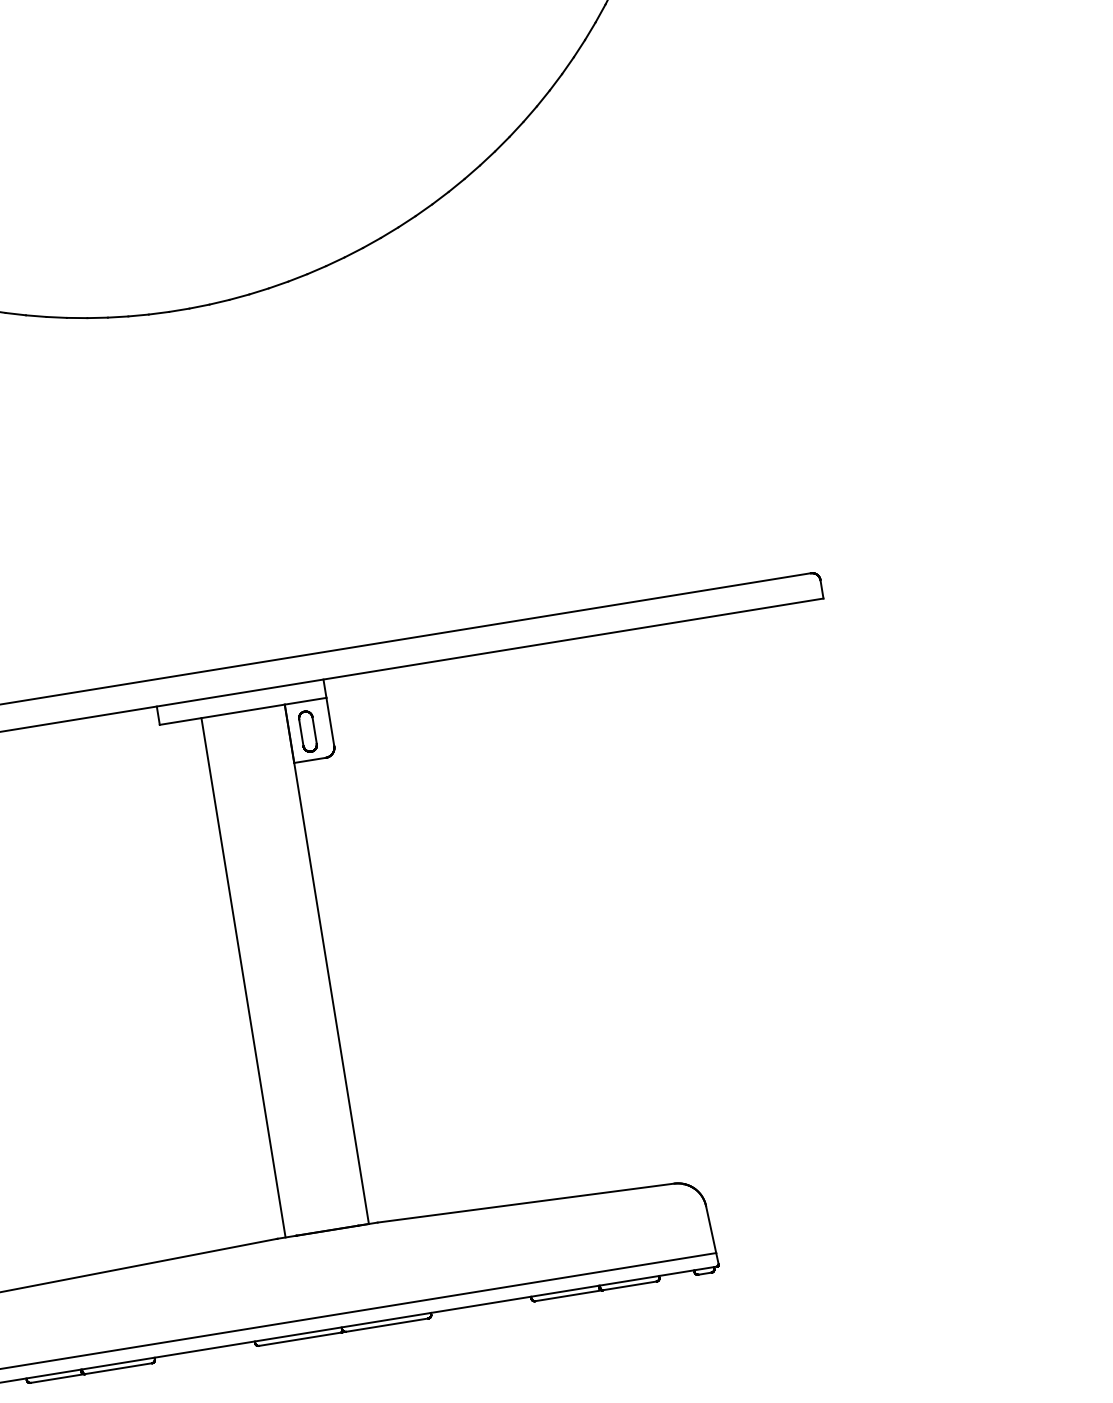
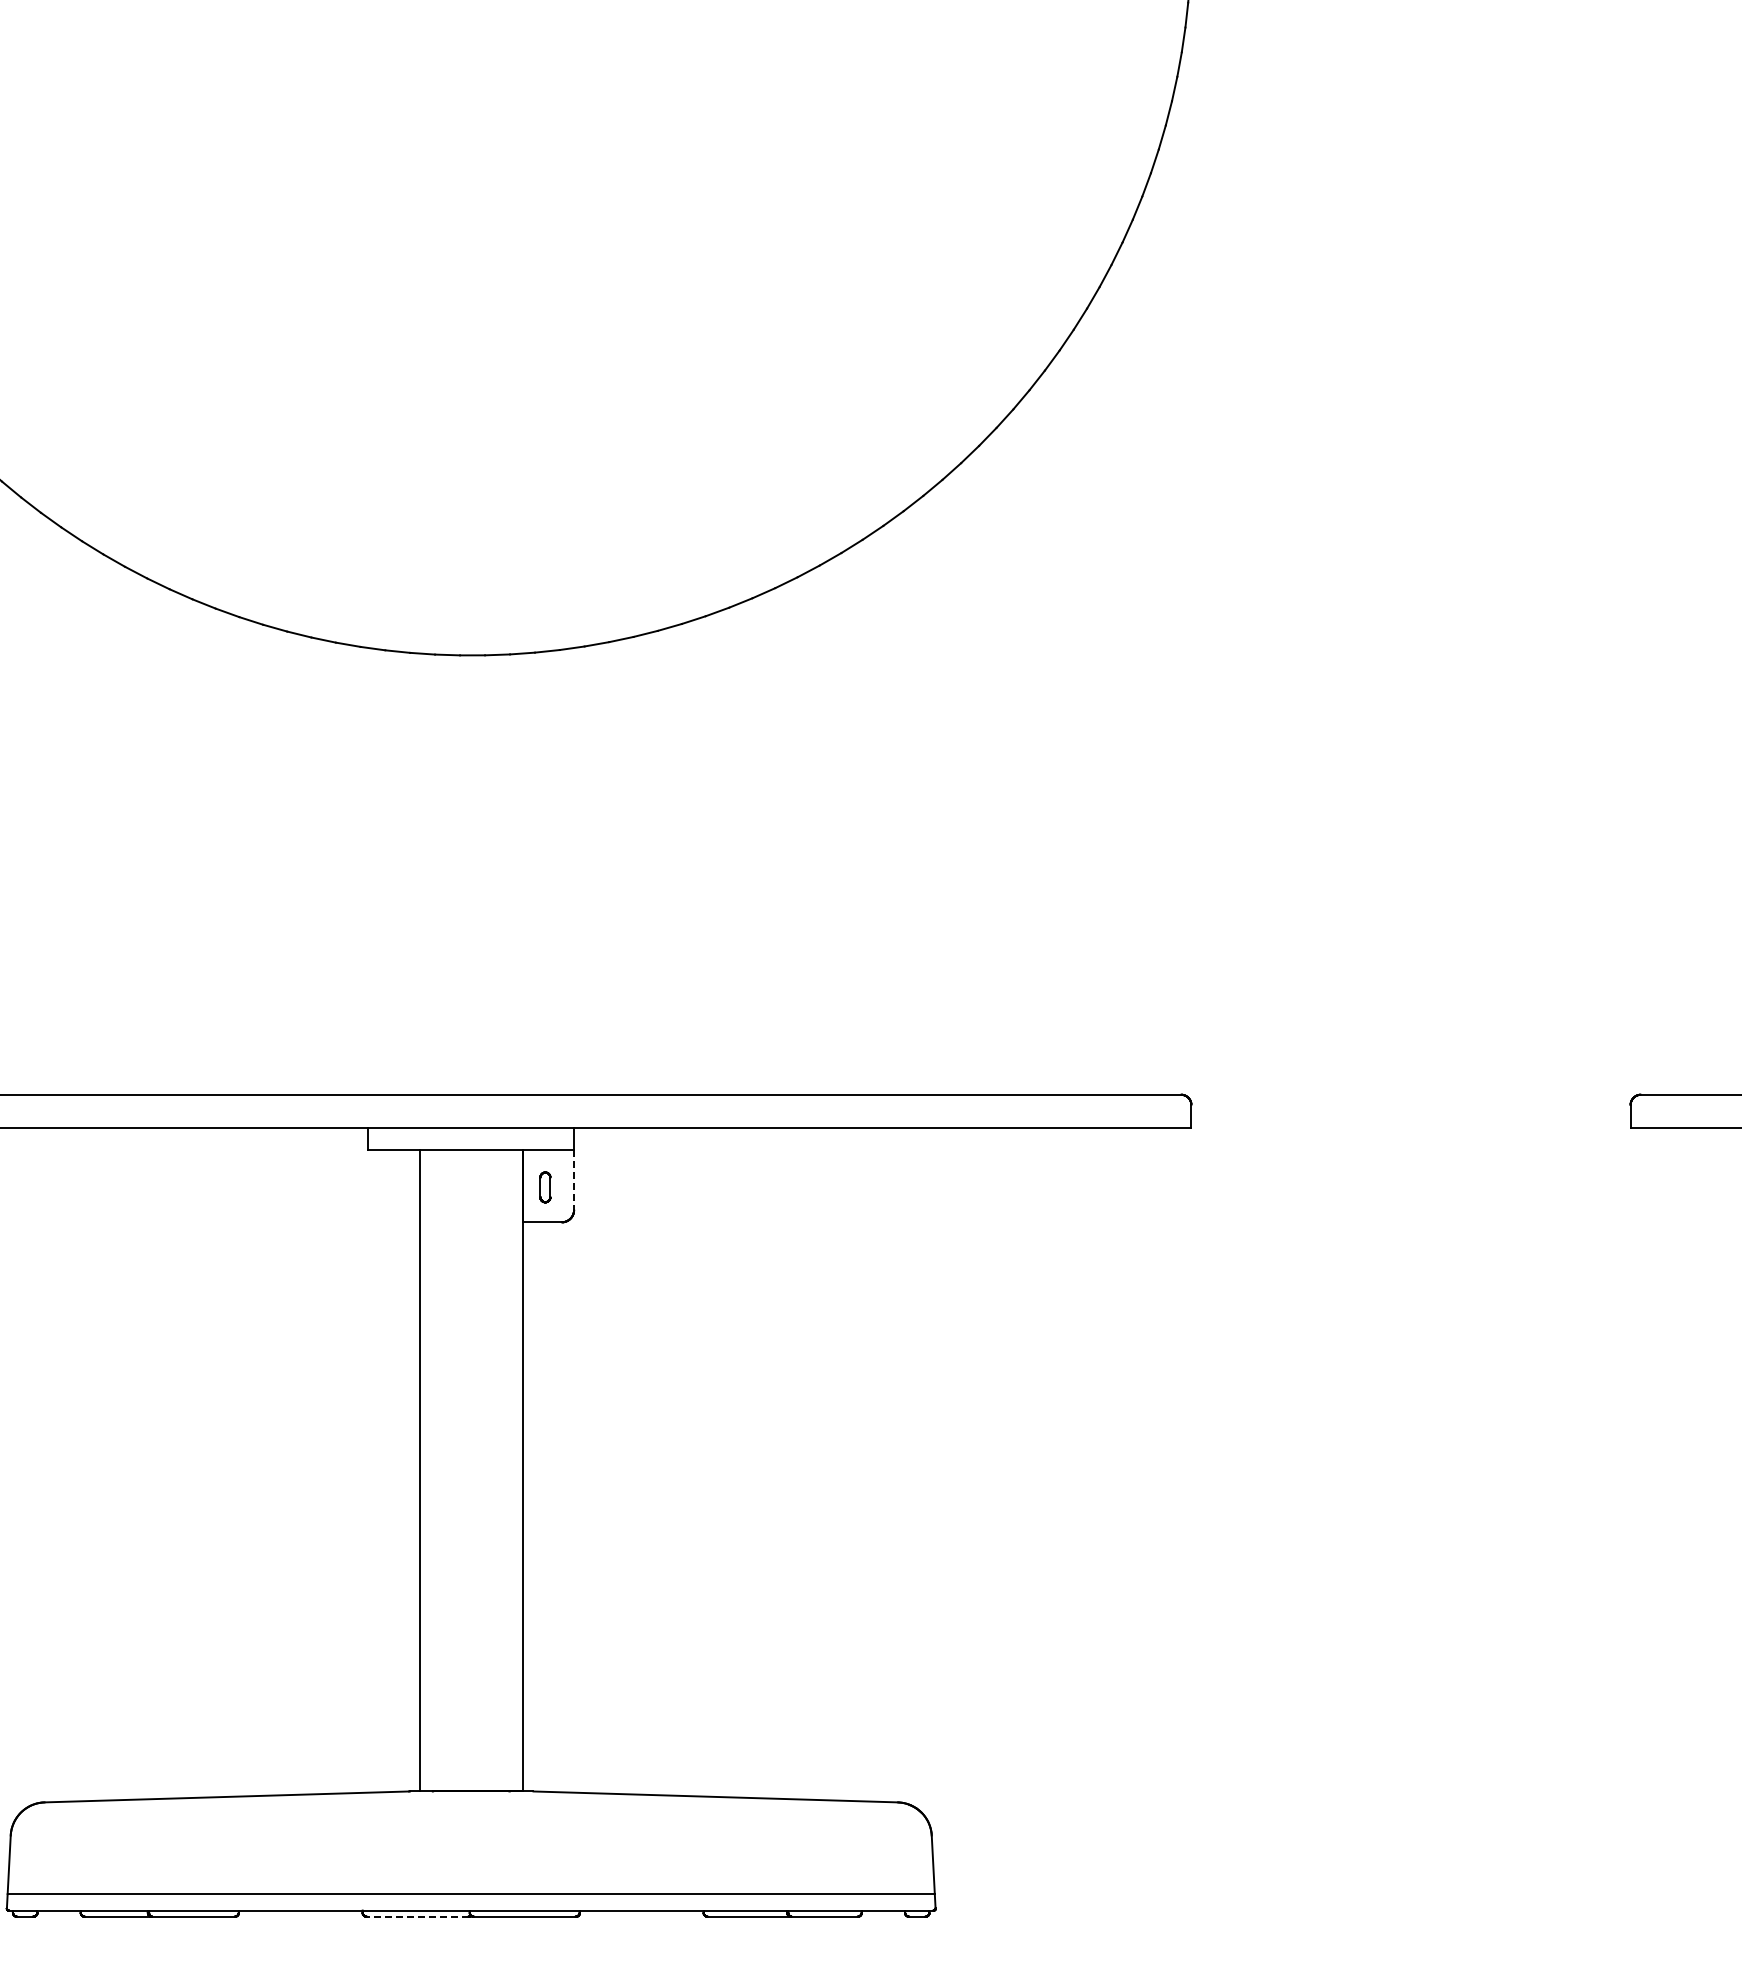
line: (330, 722) -> (574, 1180), solid -> dashed
part: (308, 731) -> (545, 1187), size x0.6
line: (300, 1339) -> (417, 1916), solid -> dashed

